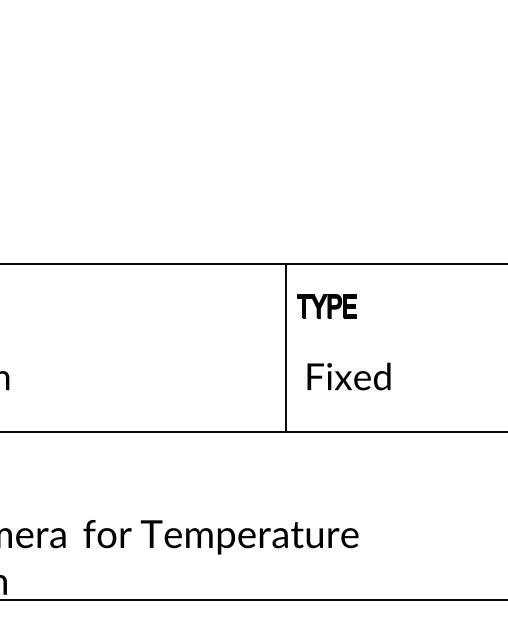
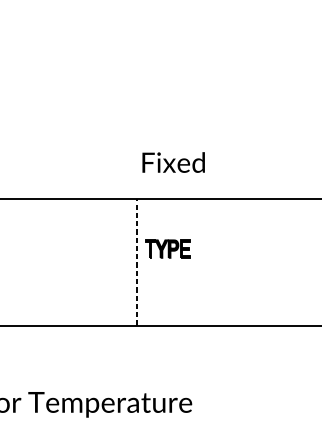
part: (326, 306) -> (167, 249), moved
line: (285, 347) -> (137, 261), solid -> dashed
text: (348, 376) -> (173, 162), moved

